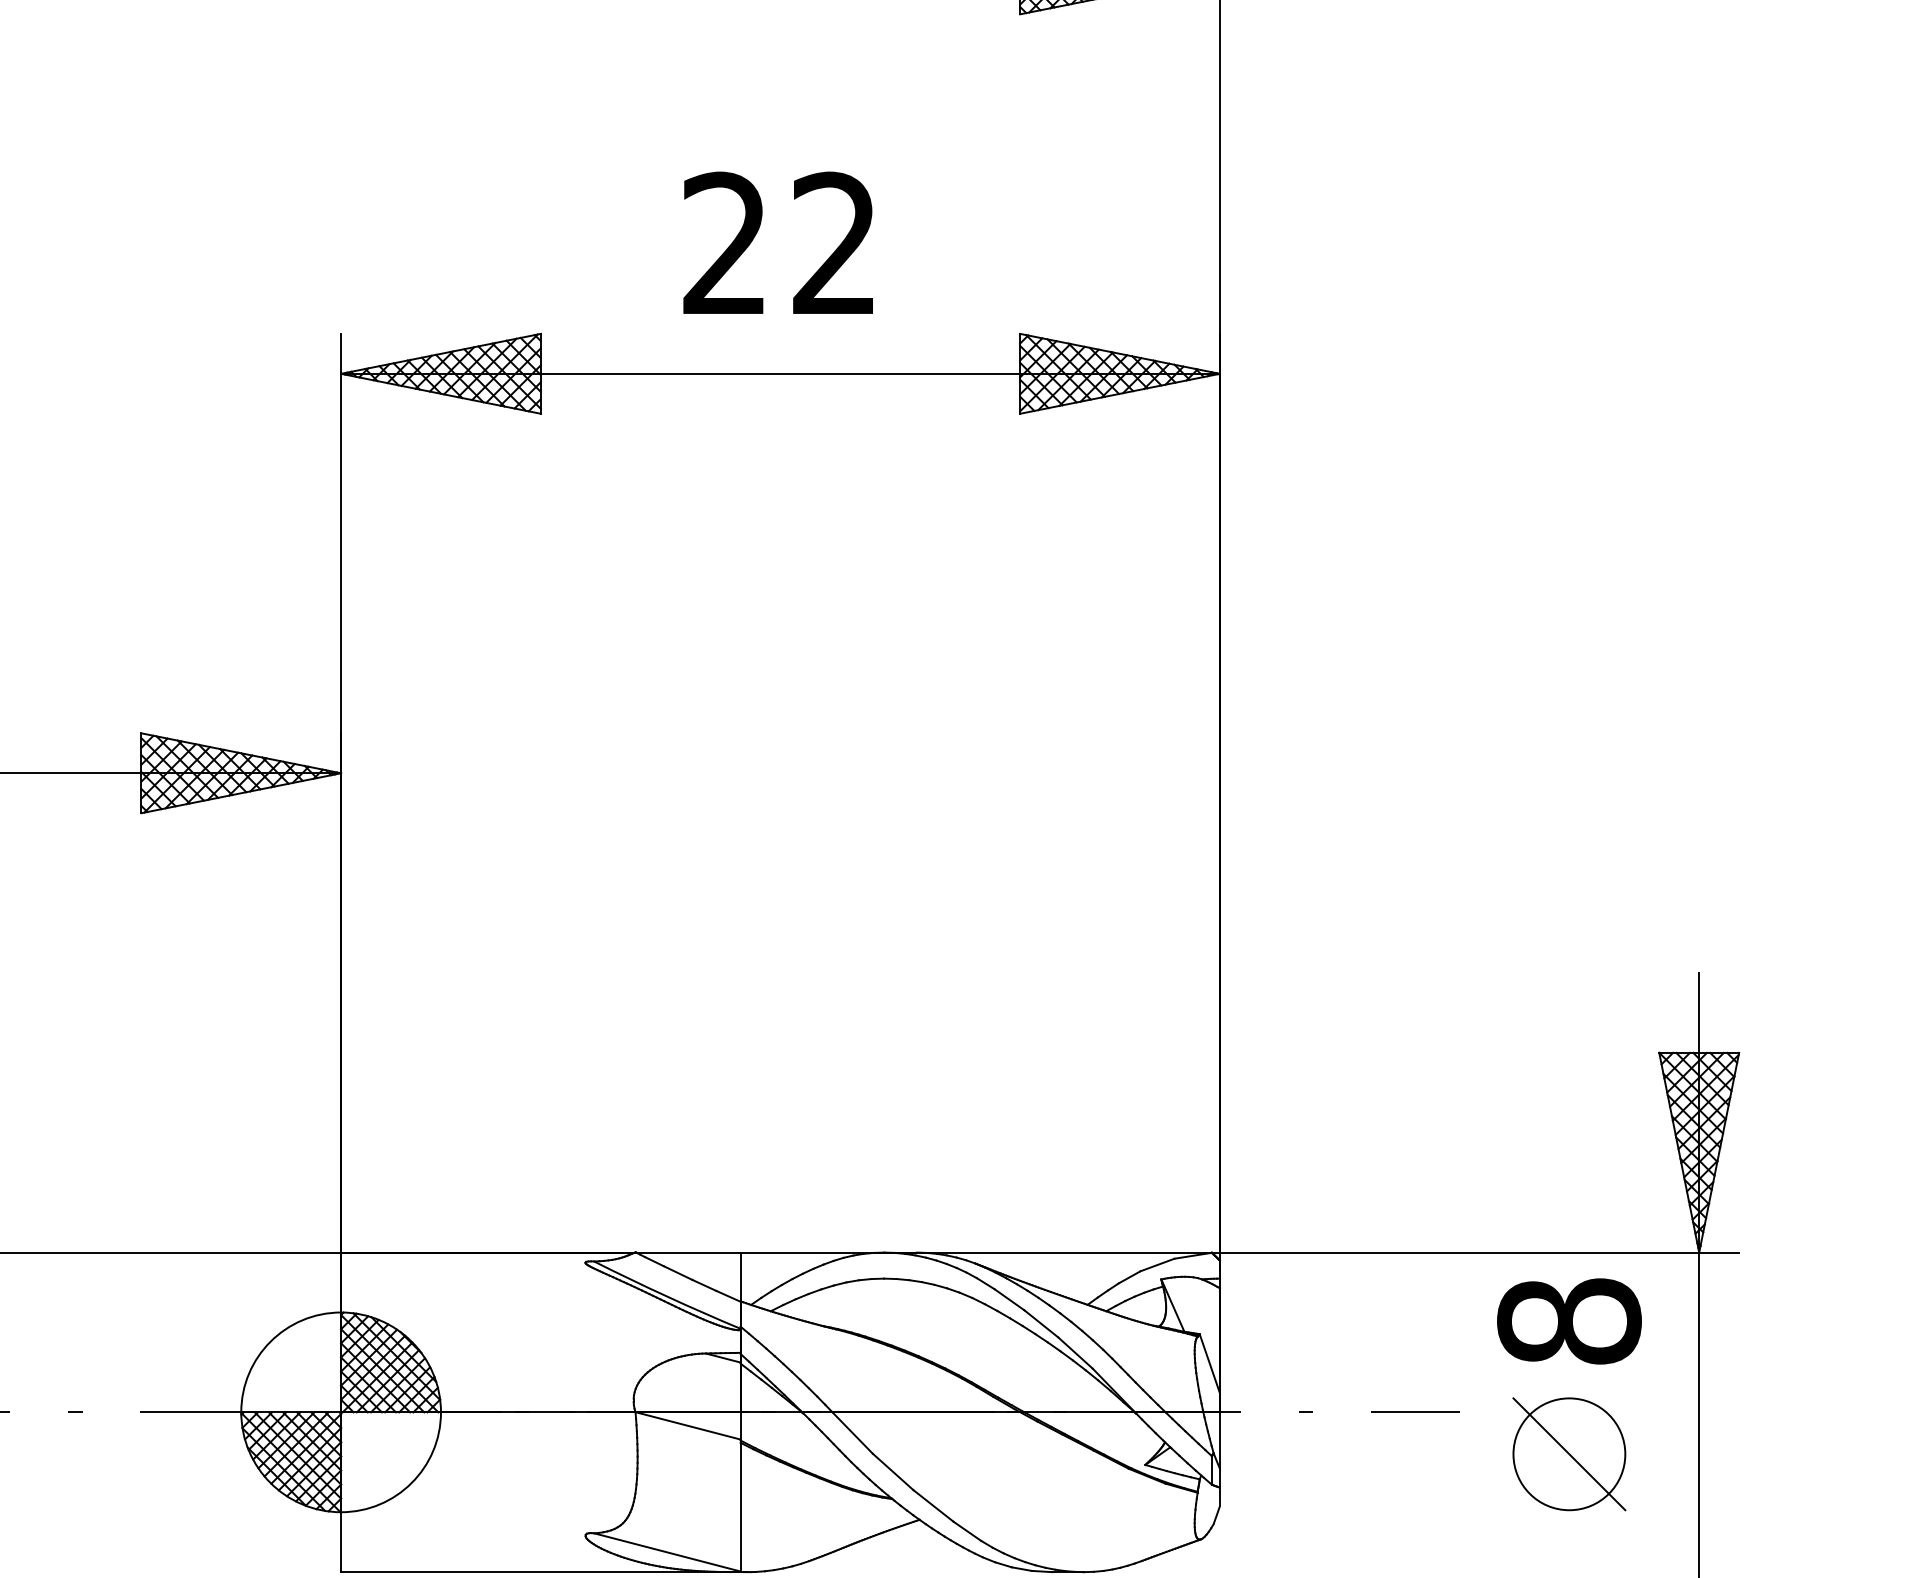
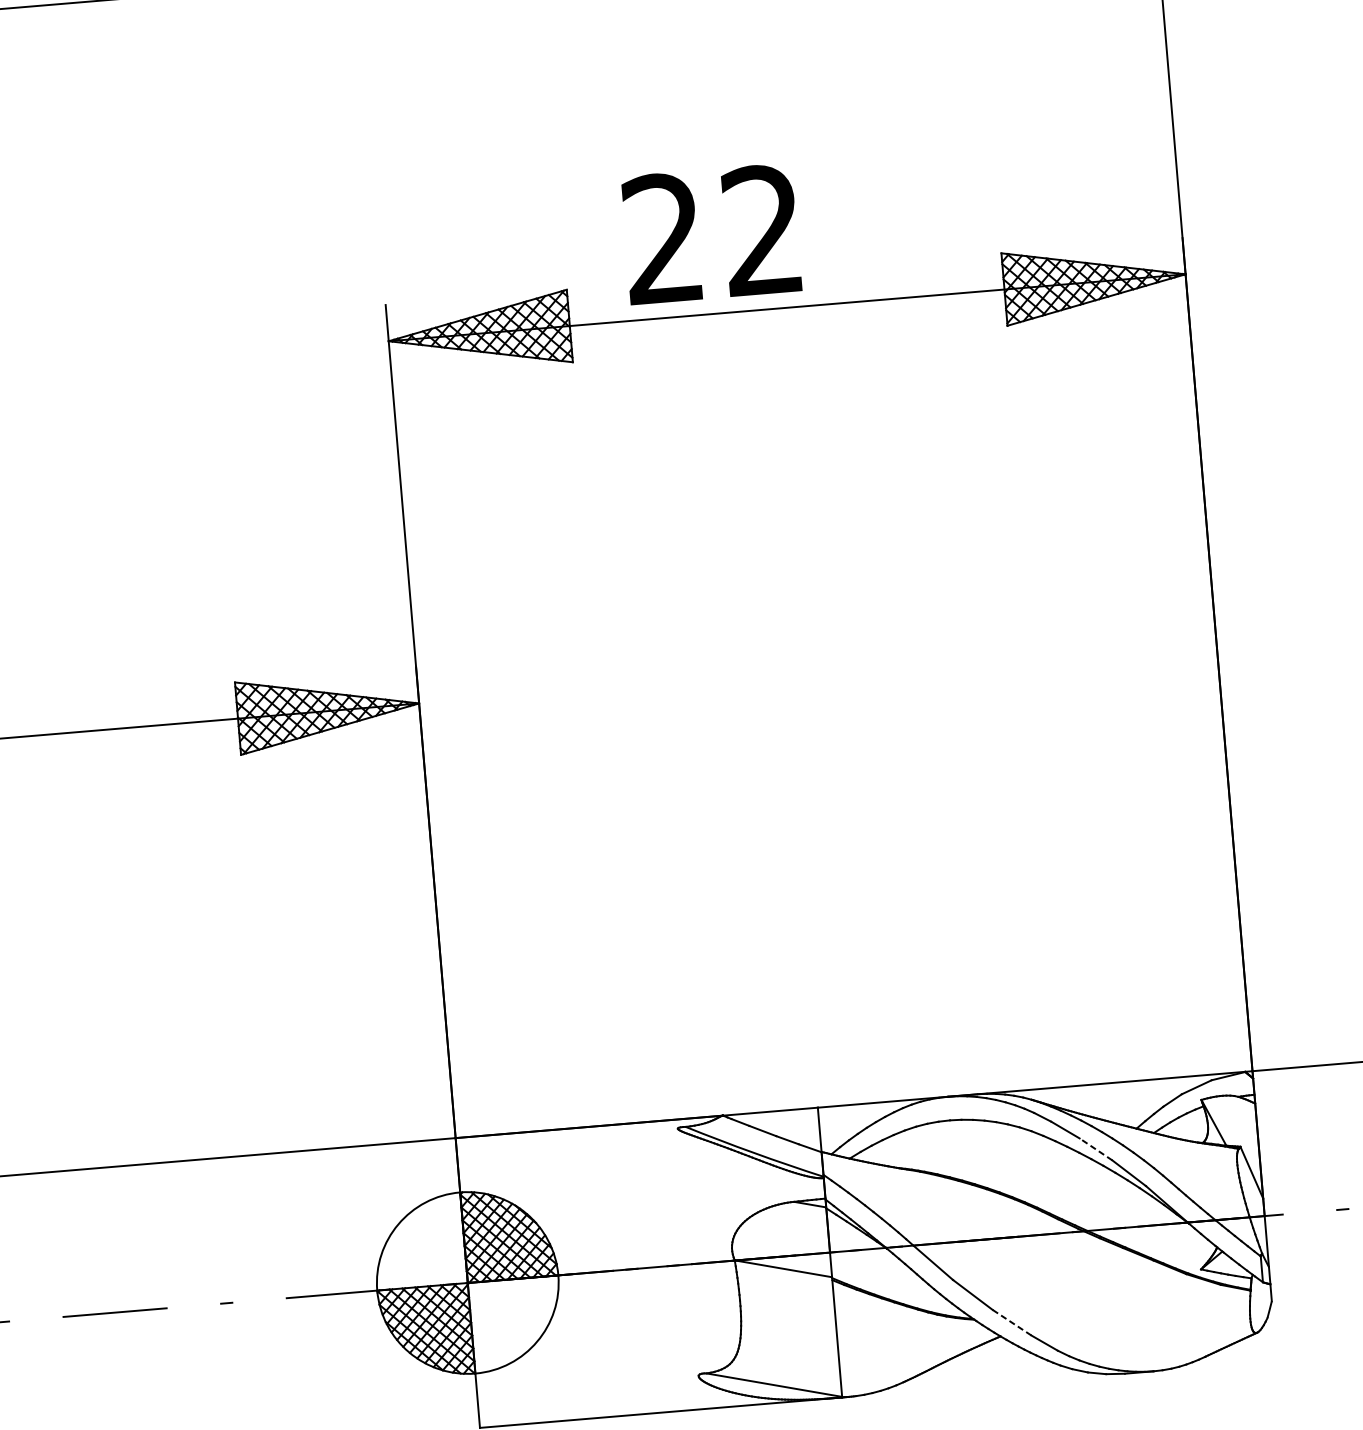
text: (777, 242) -> (710, 233), moved
line: (1041, 1323) -> (1096, 1149), solid -> dashed
line: (933, 1505) -> (1012, 1322), solid -> dashed

